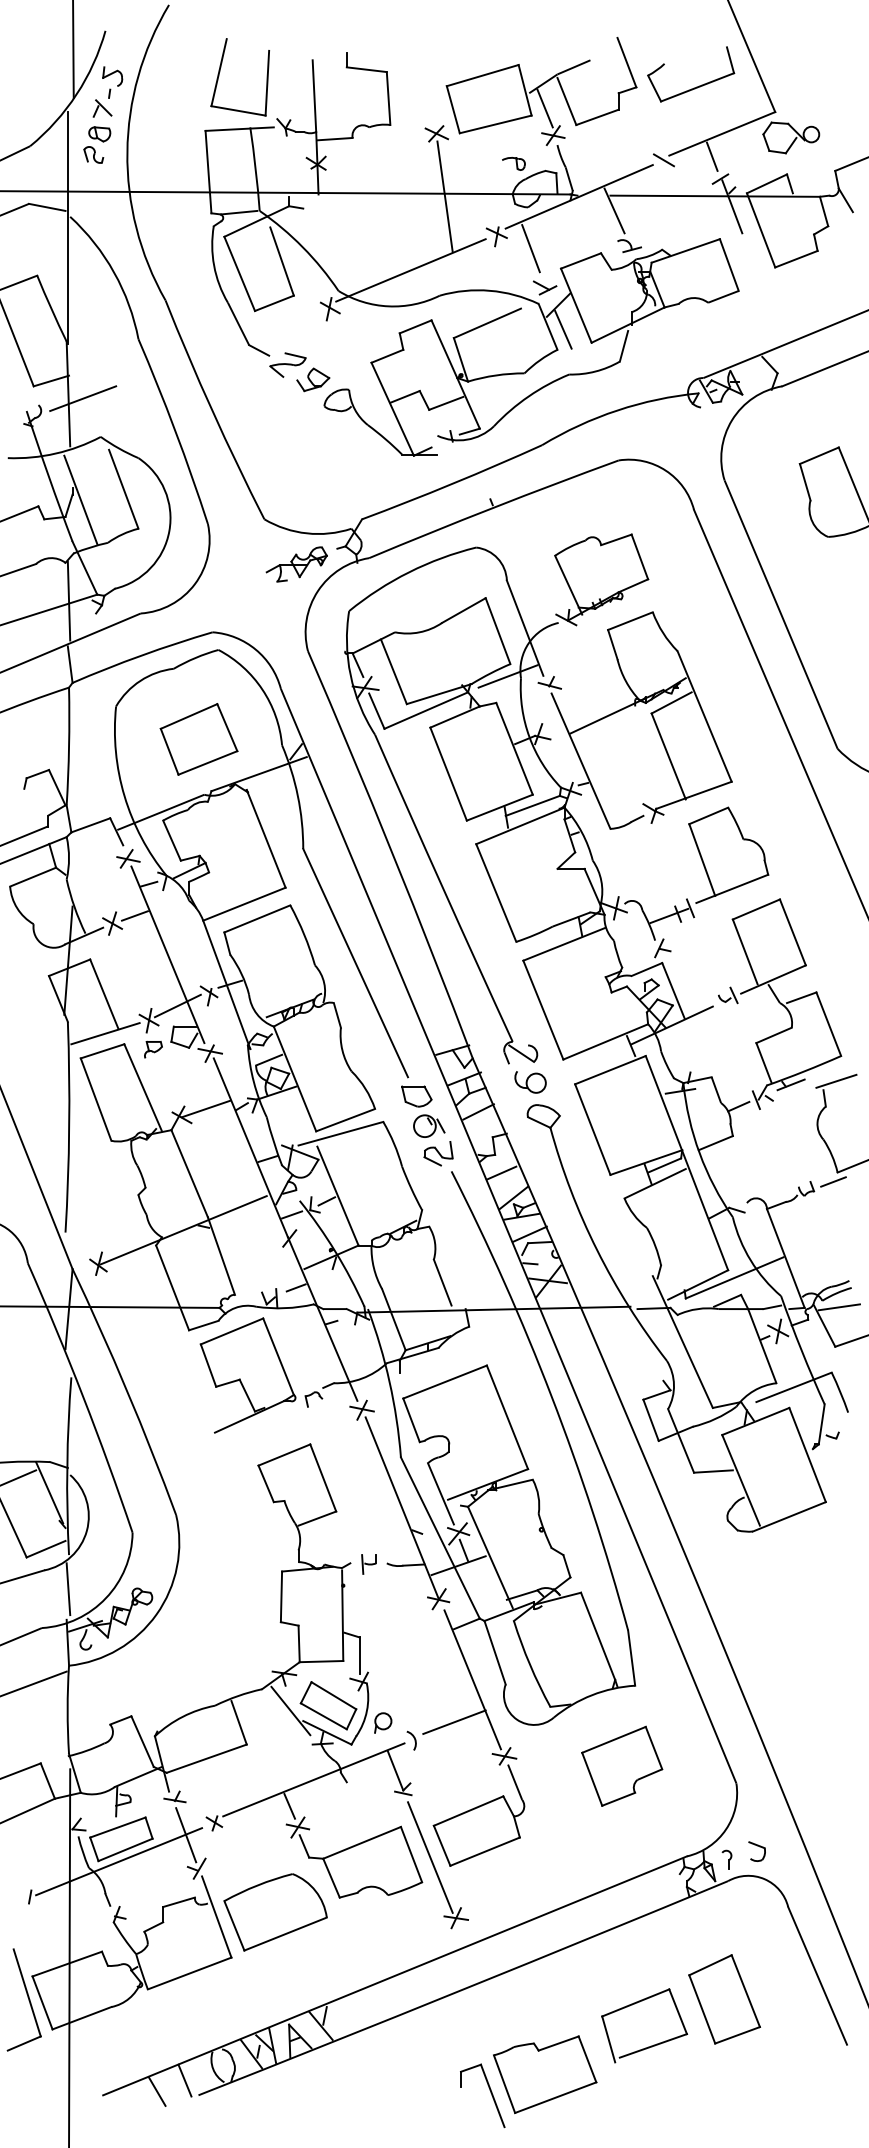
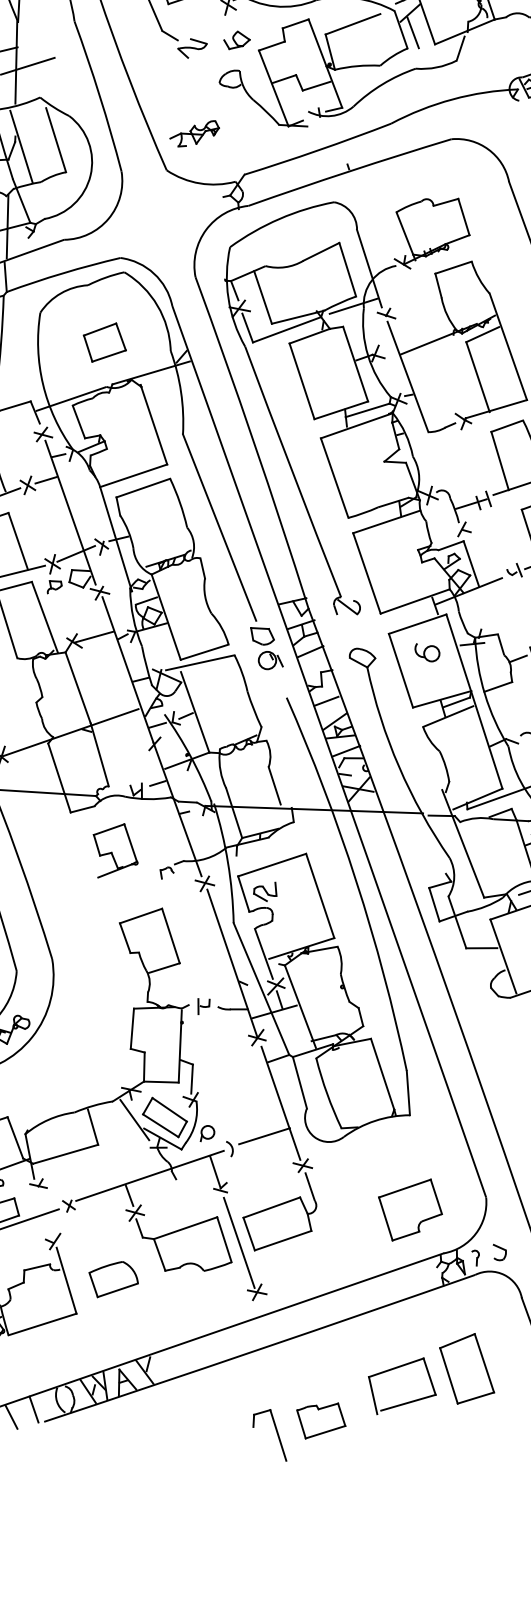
part: (313, 379) -> (237, 40), moved
part: (296, 564) -> (194, 133), moved
part: (198, 739) -> (104, 342), size x0.7
part: (530, 1082) -> (427, 652), moved
part: (438, 1153) -> (265, 891), moved
part: (247, 1375) -> (115, 851), size x0.6
part: (622, 1765) -> (410, 1209), moved
line: (186, 1835) -> (46, 1214), removed
part: (275, 1912) -> (113, 1279), size x0.6
part: (545, 2074) -> (321, 1420), size x0.6

